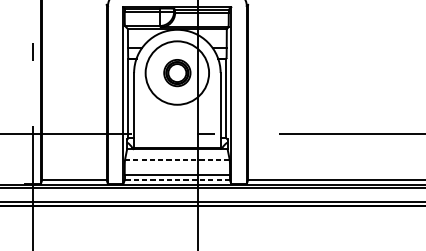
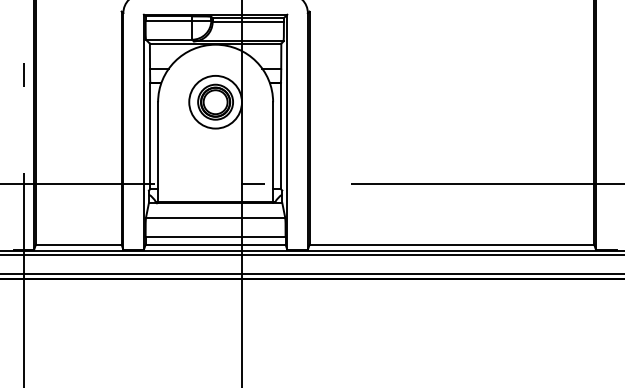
circle: (177, 72) -> (215, 101), size x0.62
line: (177, 160) -> (215, 218), dashed -> solid
line: (177, 180) -> (215, 244), dashed -> solid

